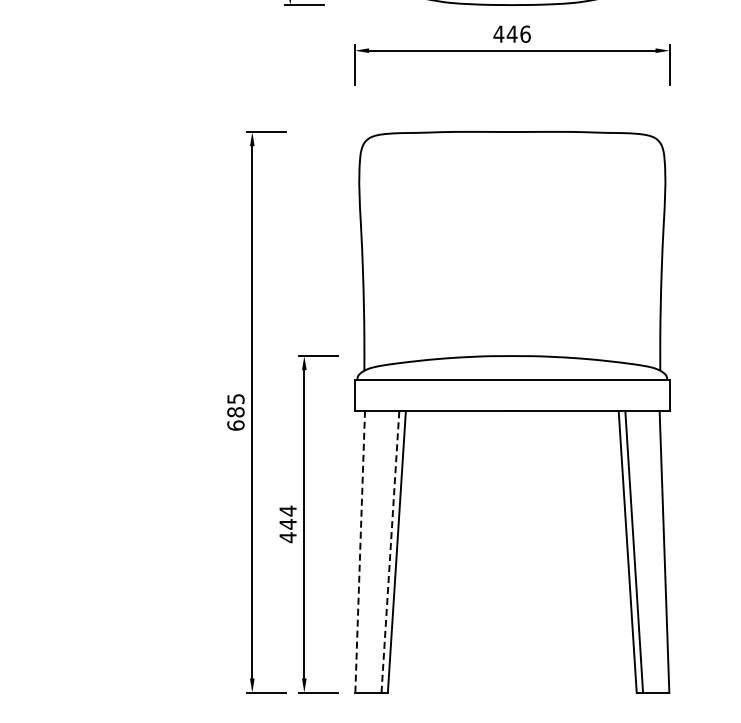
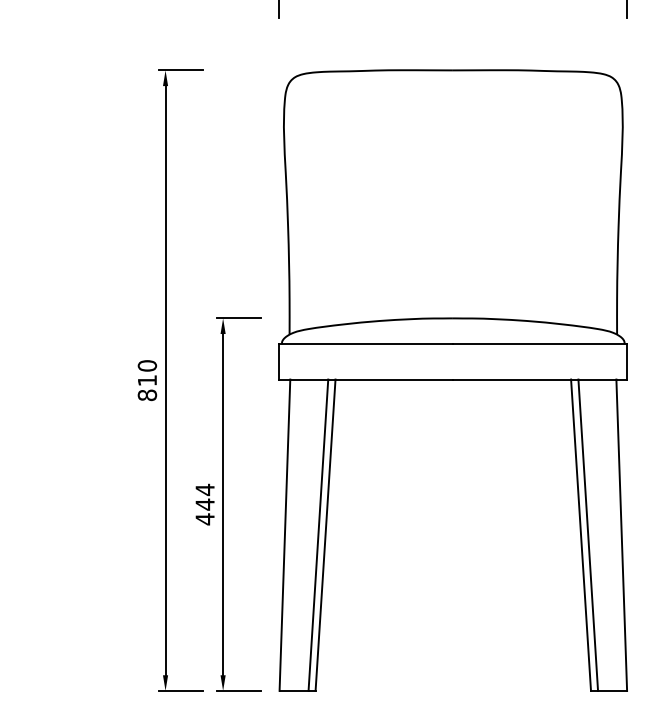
text: (235, 411) -> (146, 379), 685 -> 810
line: (360, 551) -> (285, 534), dashed -> solid
line: (390, 551) -> (318, 534), dashed -> solid

